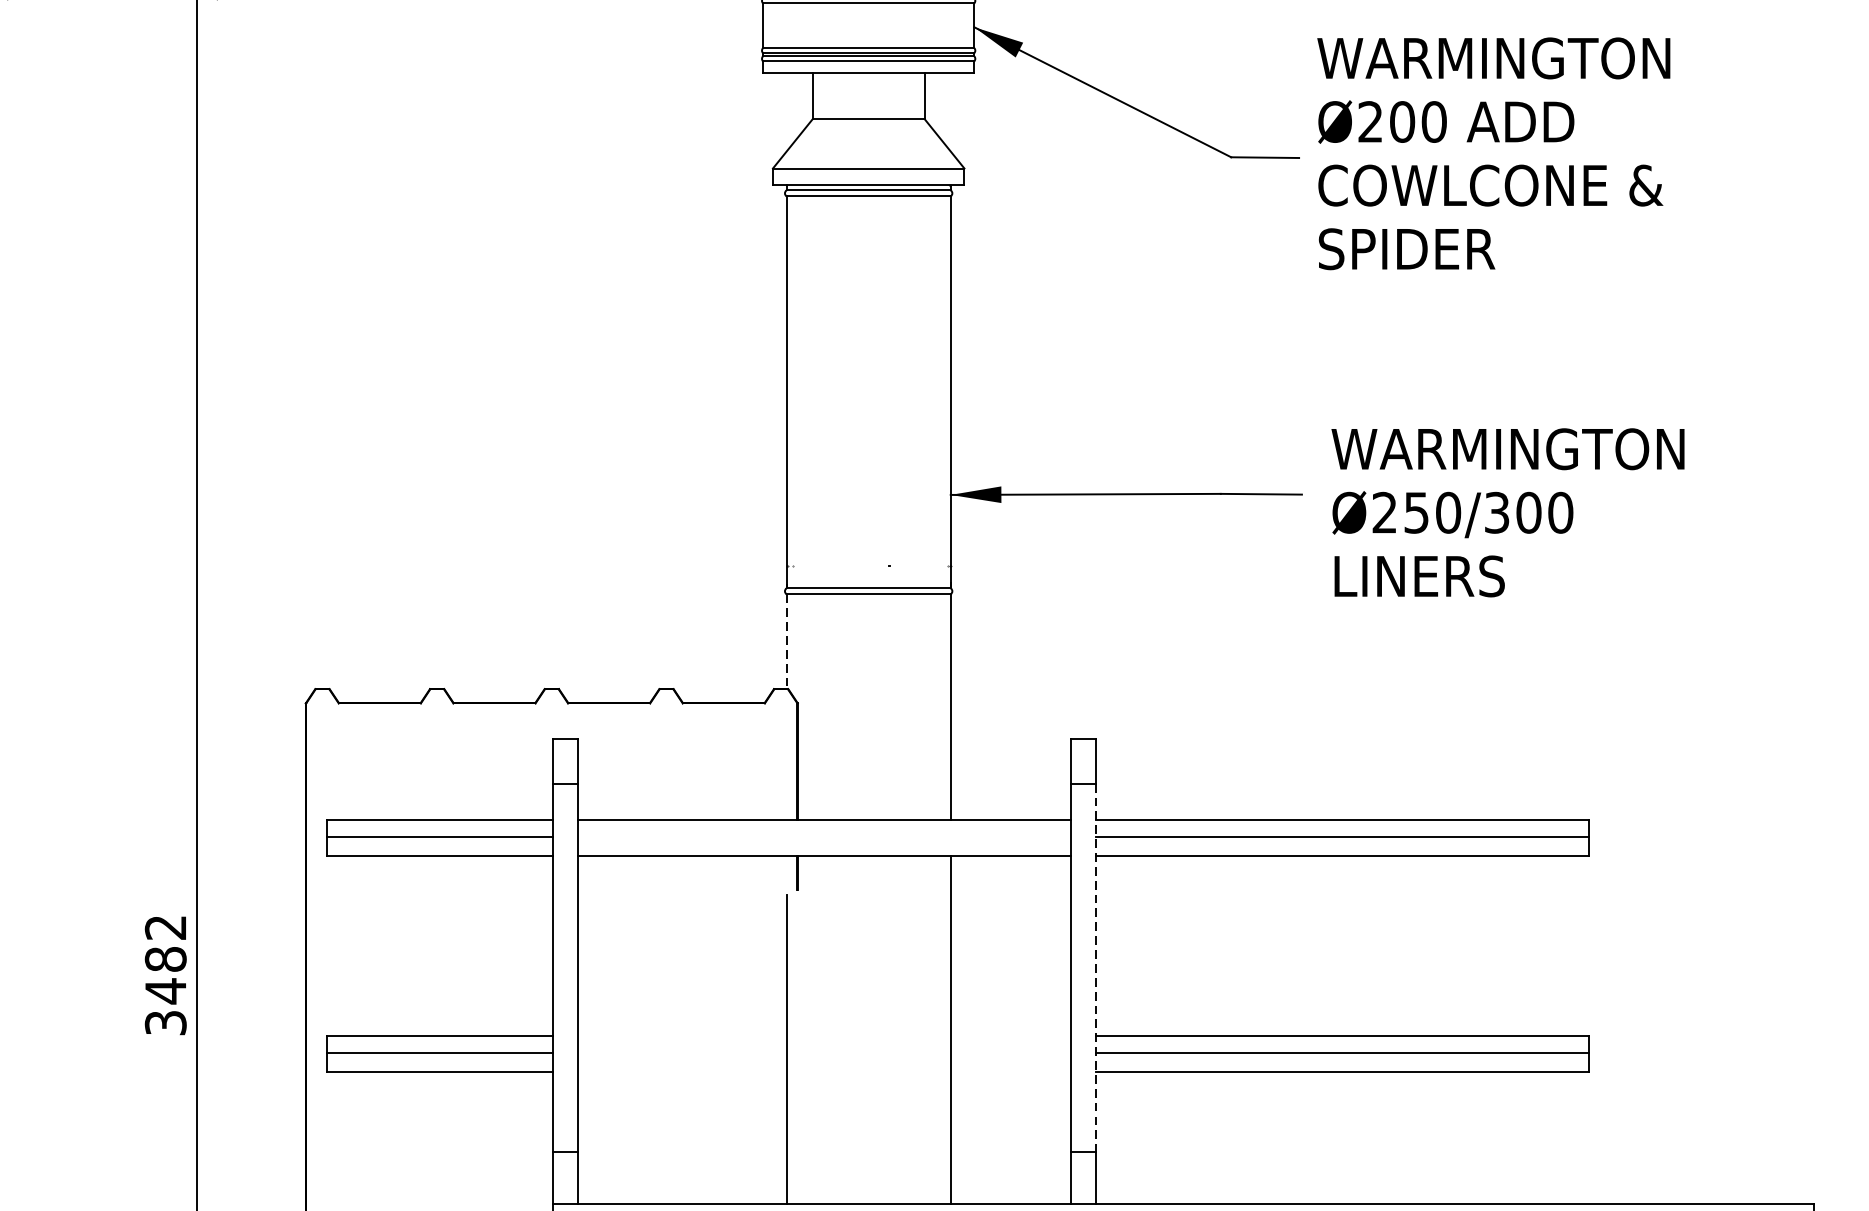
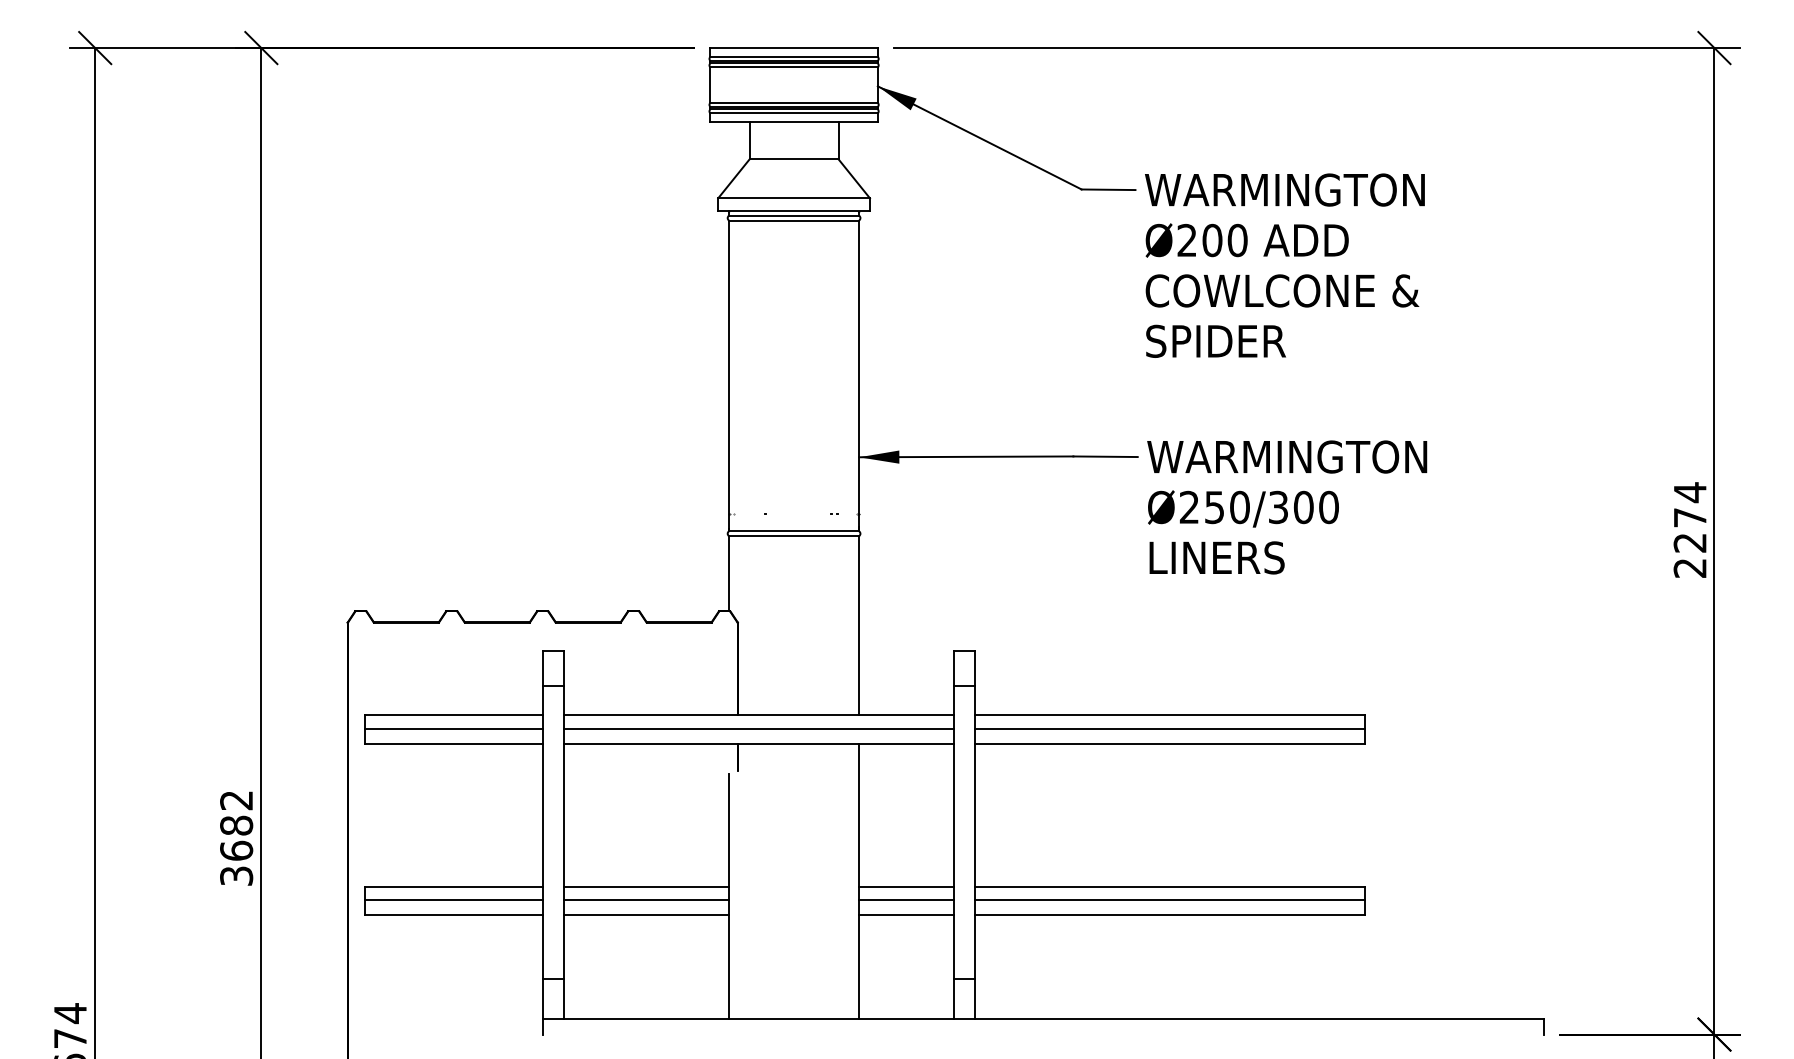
text: (1493, 153) -> (1284, 265), moved
text: (1508, 512) -> (1287, 507), moved
line: (787, 641) -> (729, 573), dashed -> solid
line: (823, 836) -> (758, 728), added
line: (1096, 968) -> (974, 832), dashed -> solid
text: (165, 990) -> (236, 850), 3482 -> 3682
line: (682, 1036) -> (646, 886), added
line: (1010, 1036) -> (906, 886), added
line: (682, 1052) -> (646, 899), added
line: (1010, 1052) -> (906, 899), added
line: (682, 1072) -> (646, 915), added
line: (1010, 1072) -> (906, 915), added

